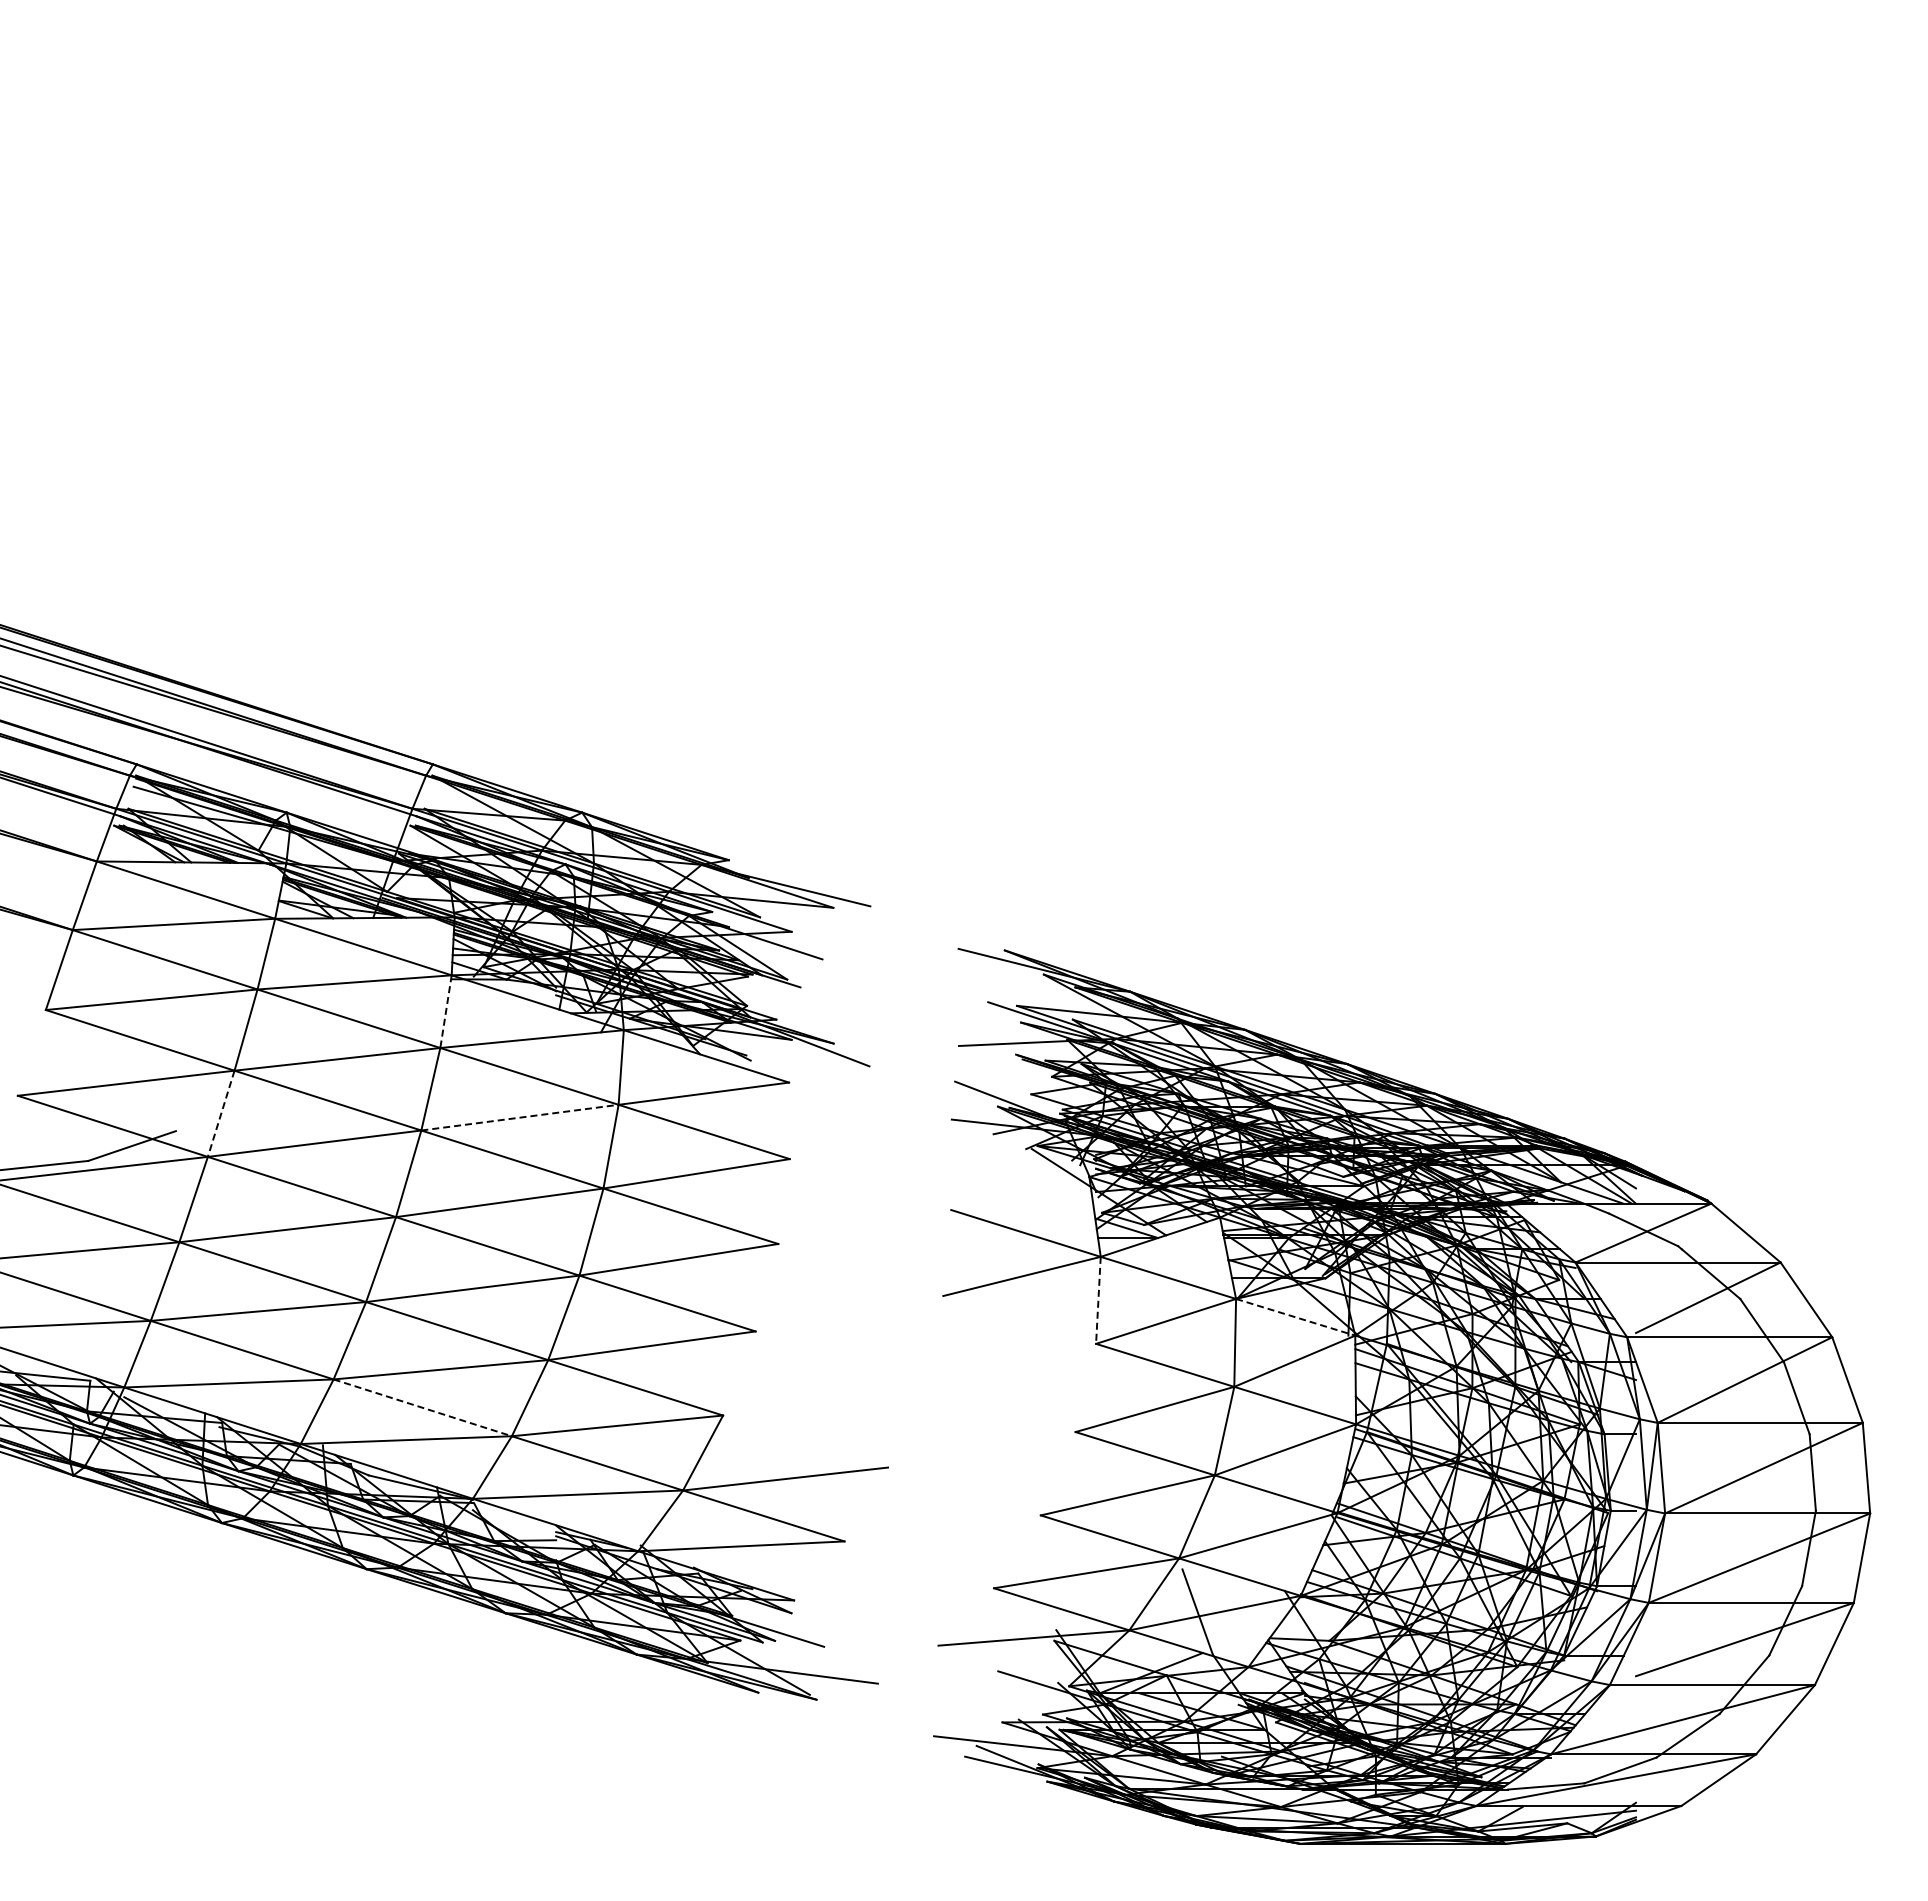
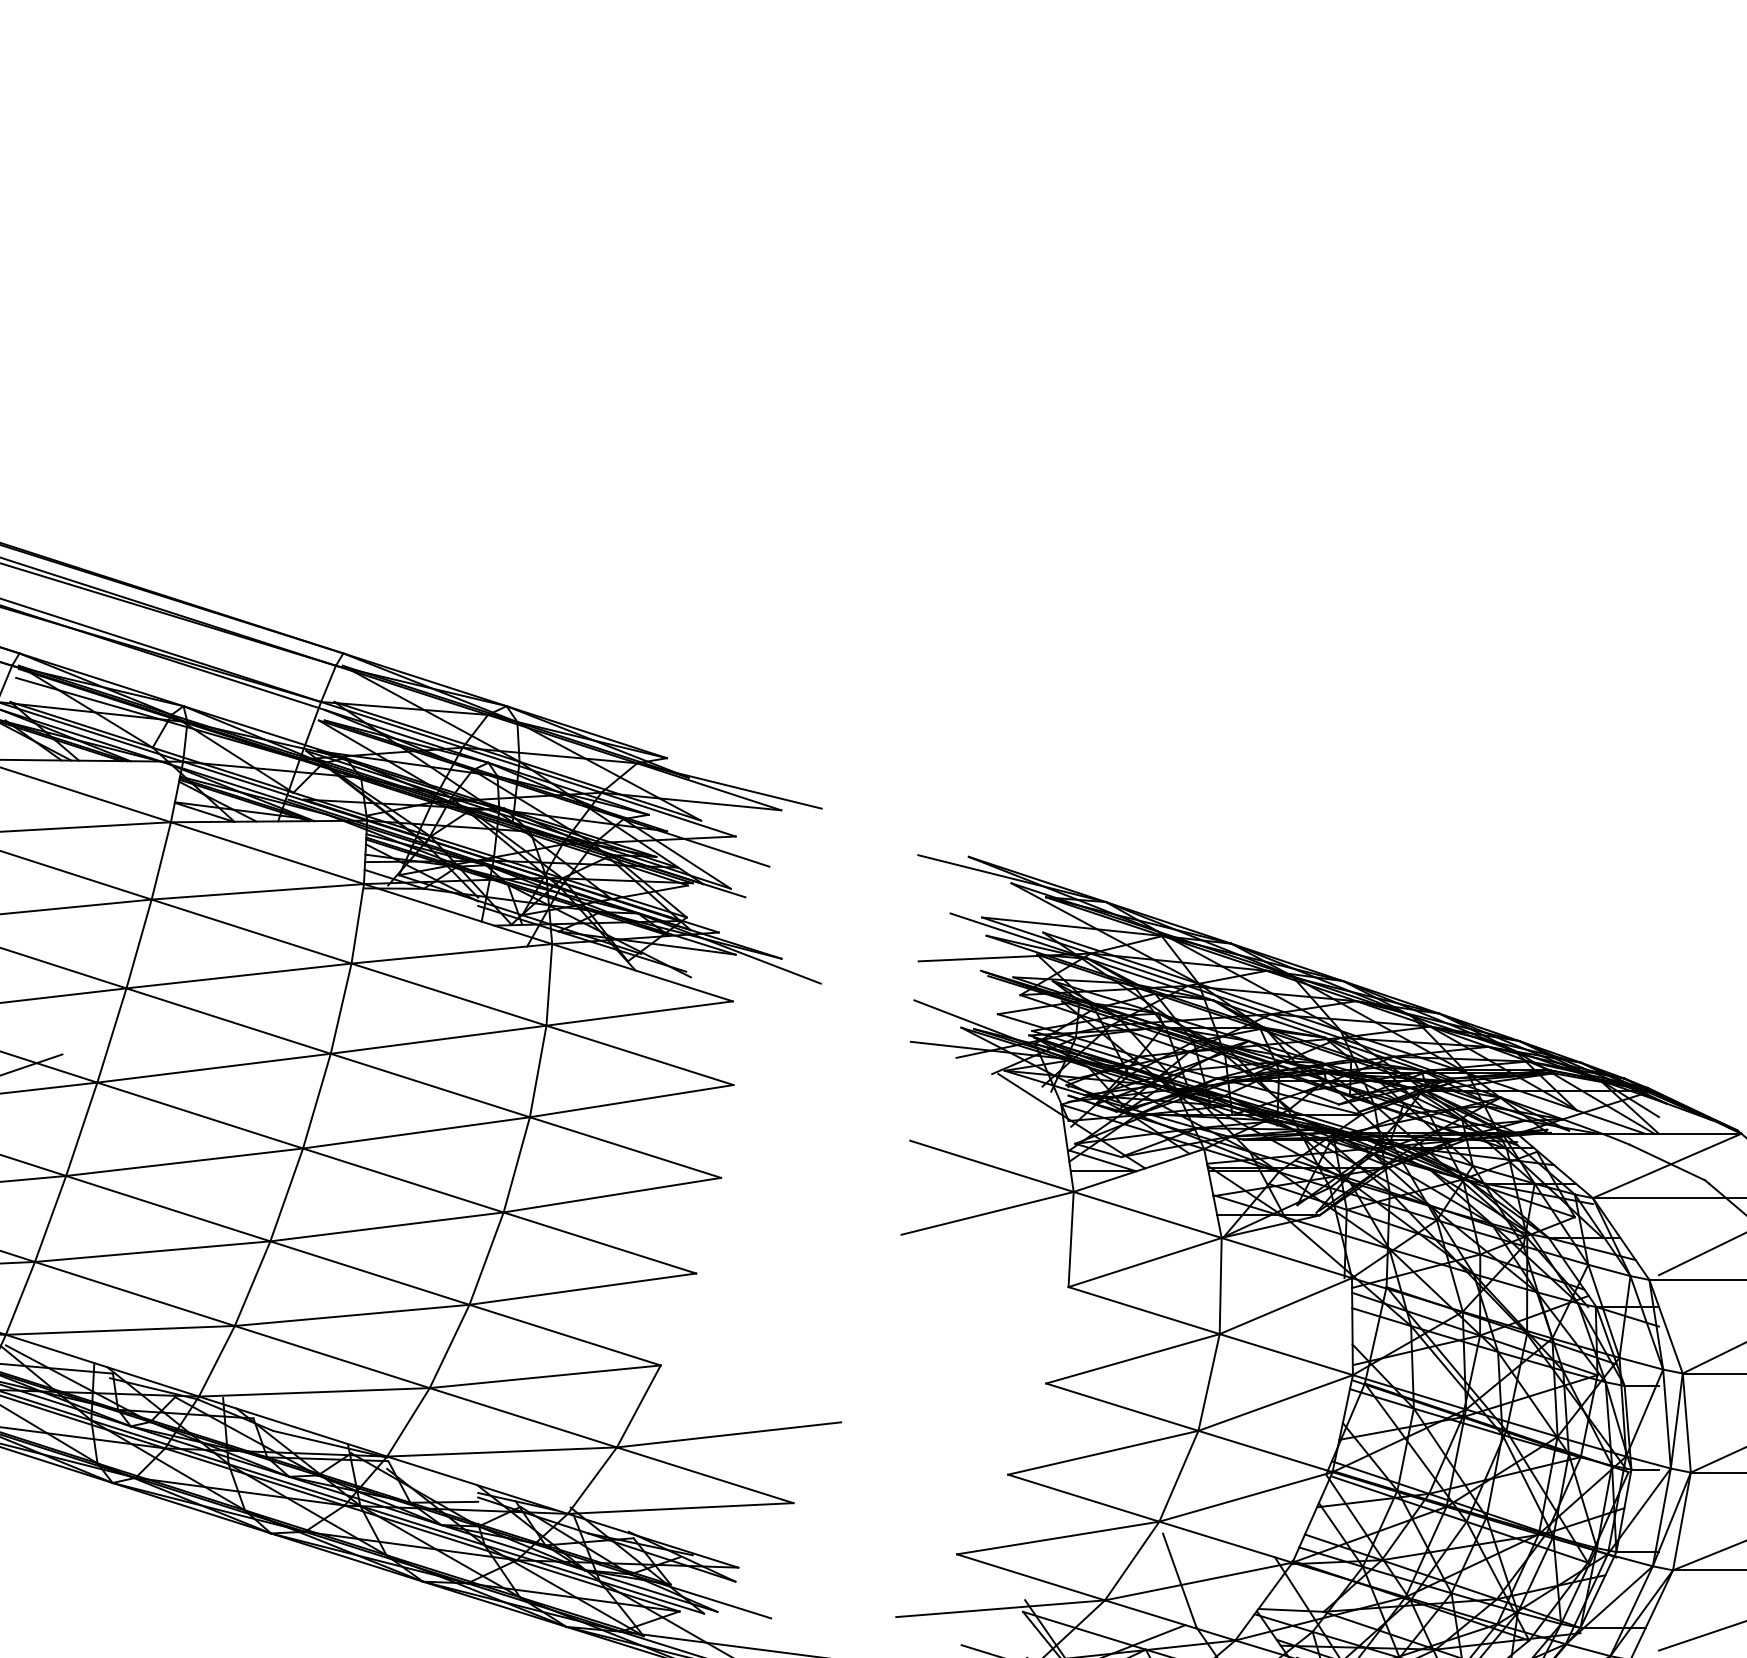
line: (446, 1011) -> (358, 923), dashed -> solid
line: (221, 1114) -> (112, 1036), dashed -> solid
line: (520, 1117) -> (439, 1039), dashed -> solid
line: (1098, 1300) -> (1071, 1239), dashed -> solid
line: (1296, 1317) -> (1287, 1258), dashed -> solid
line: (422, 1407) -> (332, 1356), dashed -> solid

